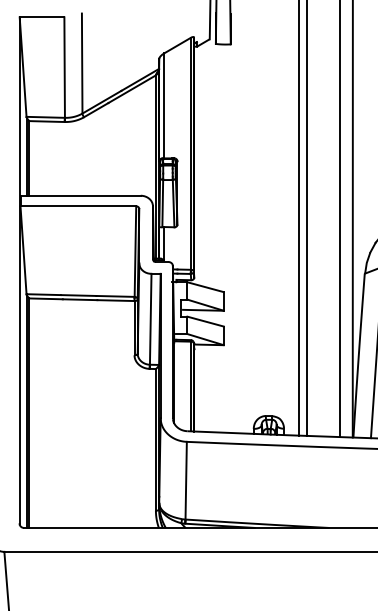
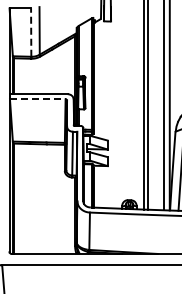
line: (65, 67) -> (31, 32), solid -> dashed
line: (77, 206) -> (37, 99), solid -> dashed

